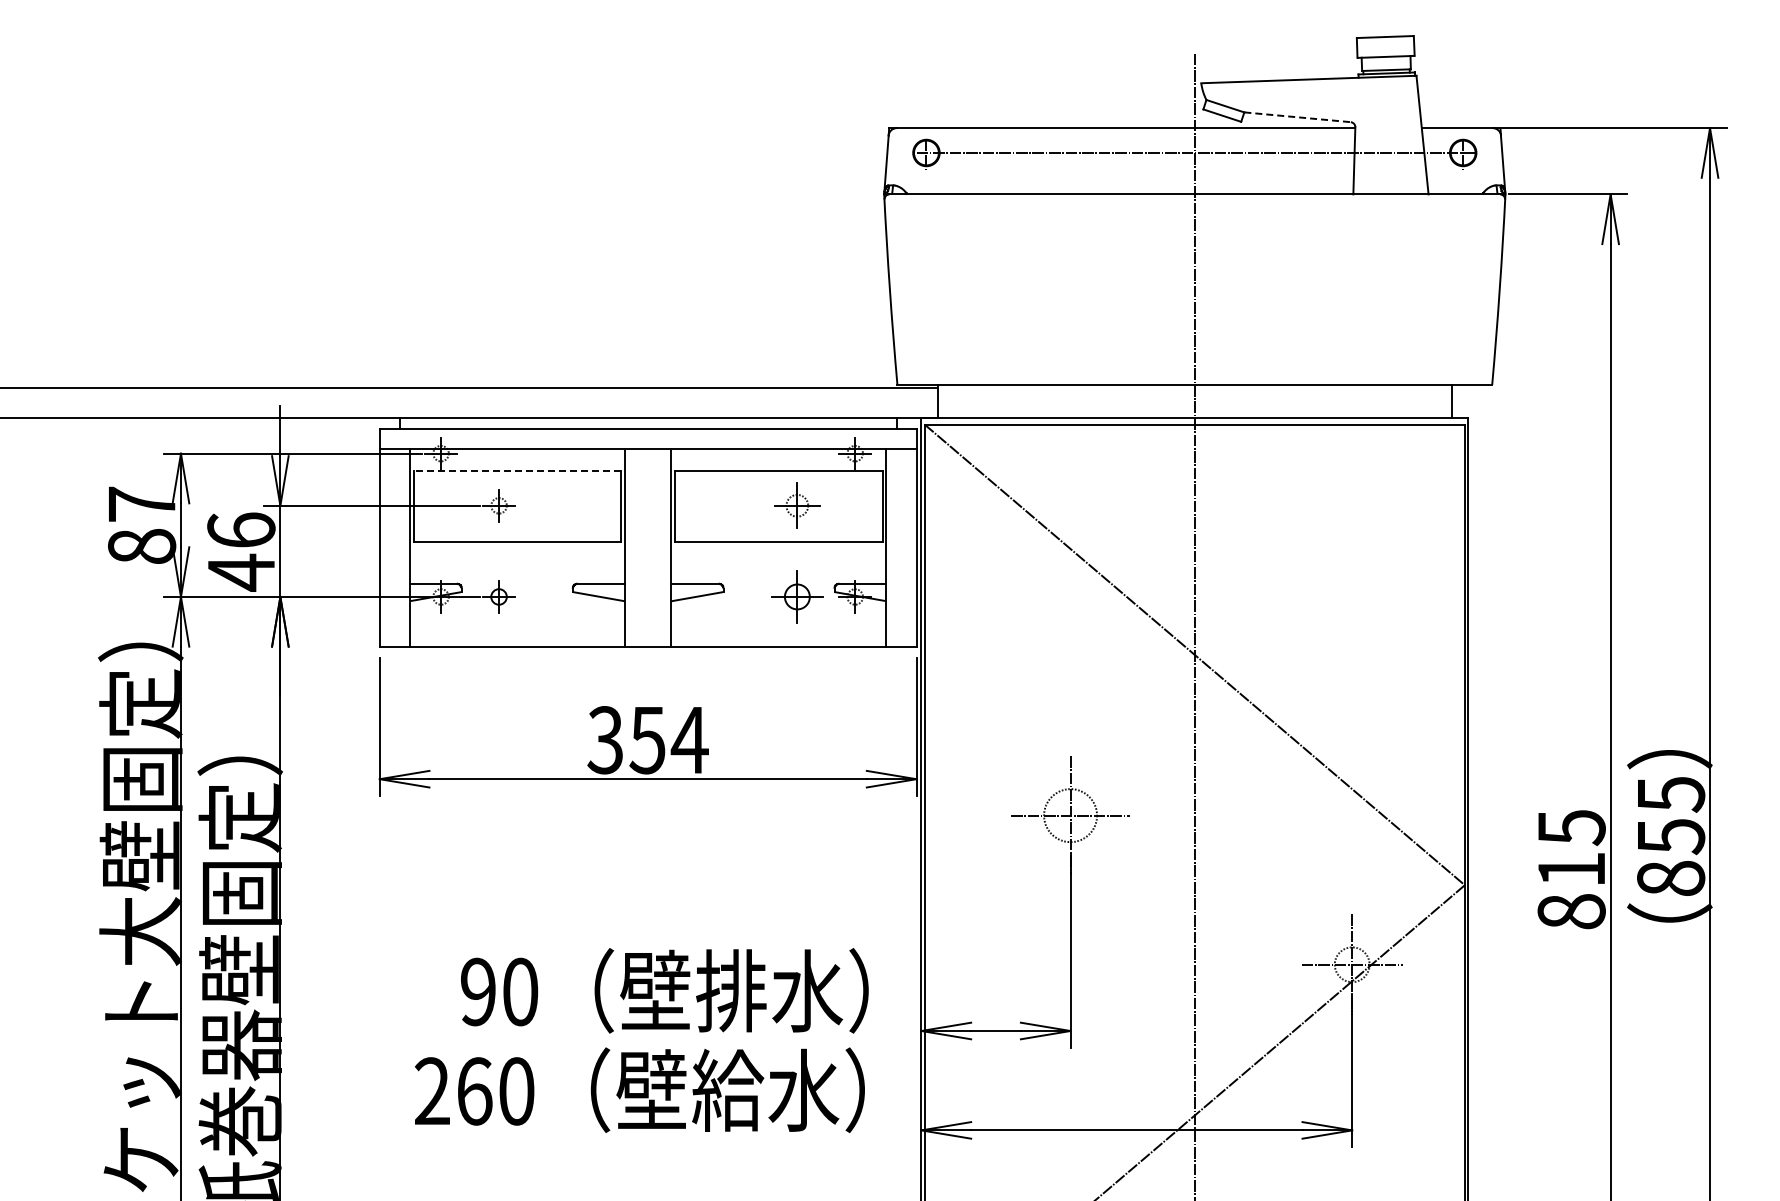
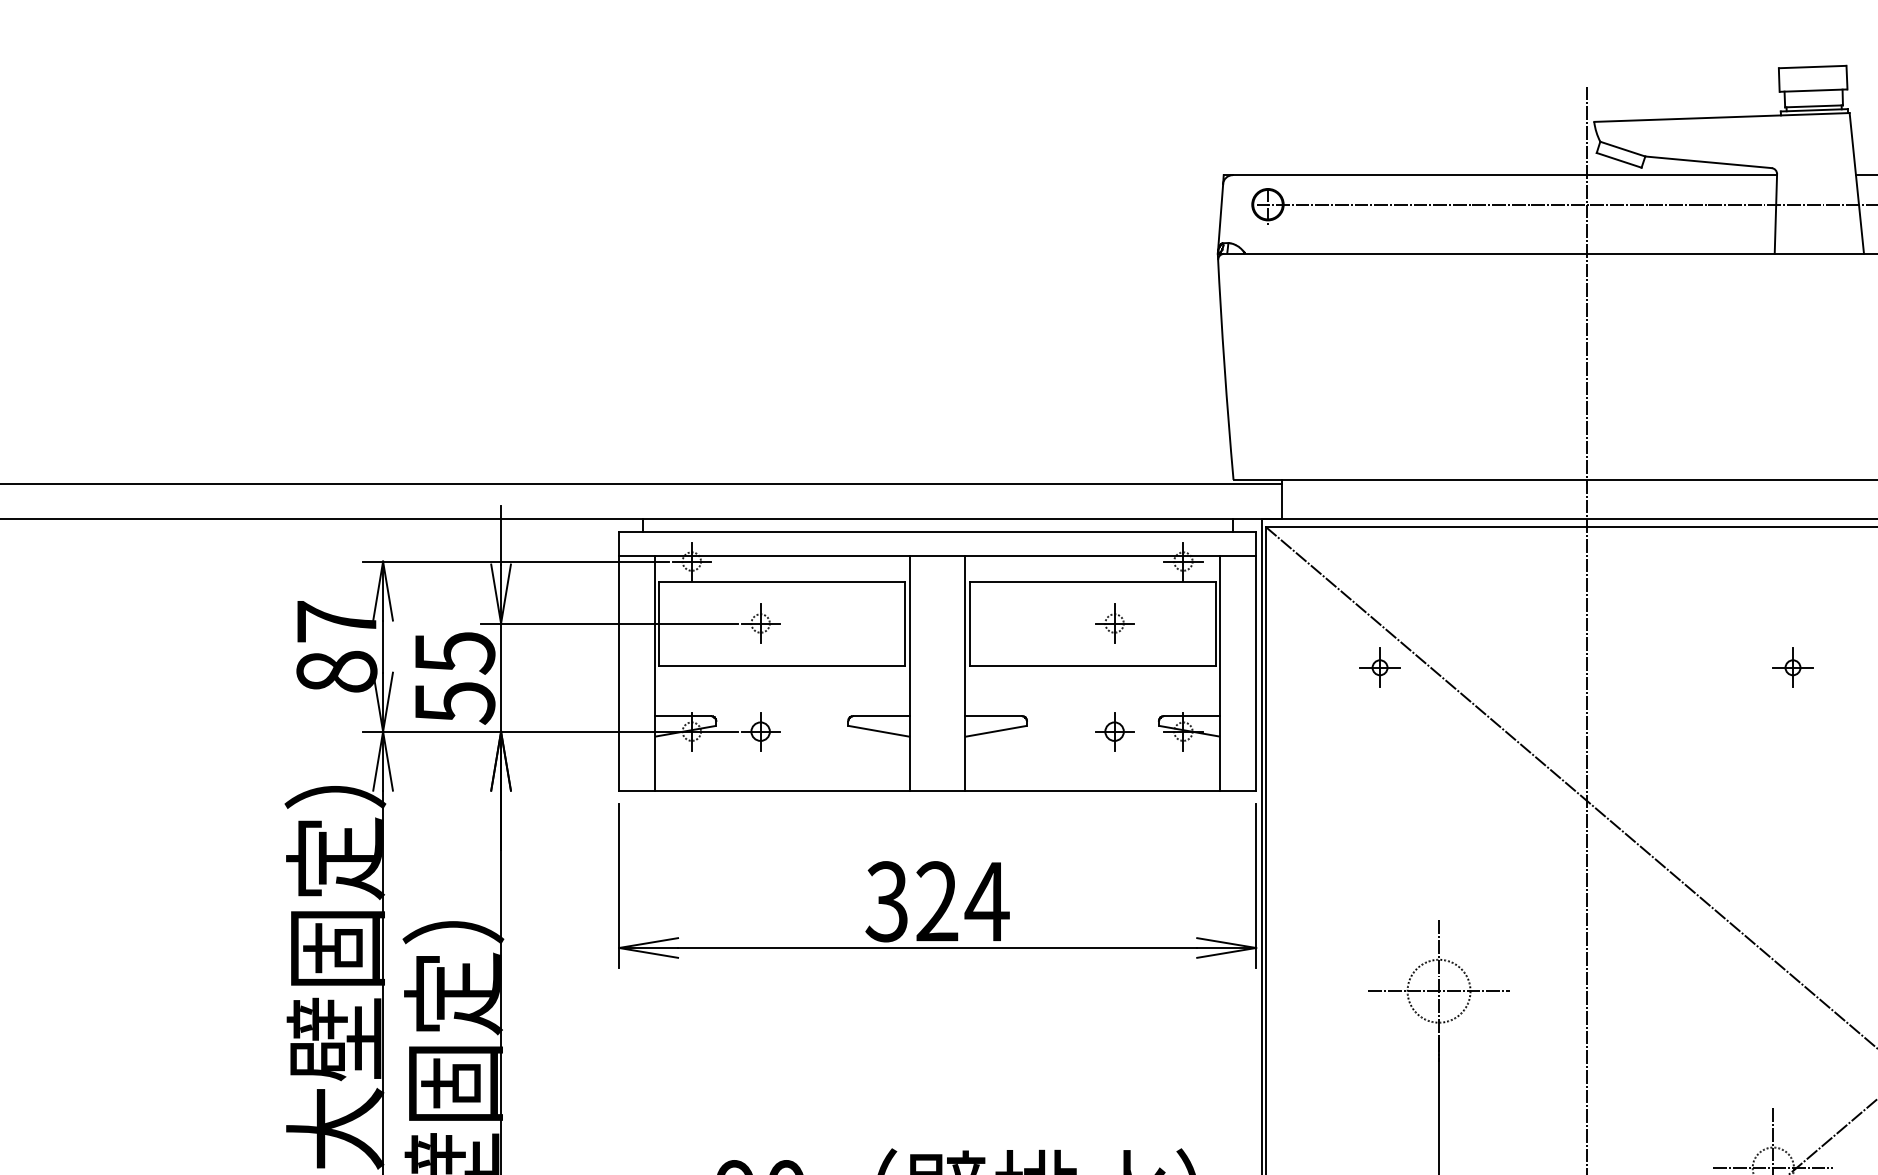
line: (1298, 117) -> (1709, 162), dashed -> solid
line: (517, 471) -> (782, 582), dashed -> solid
part: (796, 505) -> (1113, 623), size x0.71
part: (1020, 543) -> (1379, 668), added
part: (1368, 543) -> (1792, 668), added
text: (241, 551) -> (454, 677), 46 -> 55
part: (796, 596) -> (1113, 731), size x0.62
text: (647, 740) -> (936, 902), 354 -> 324

